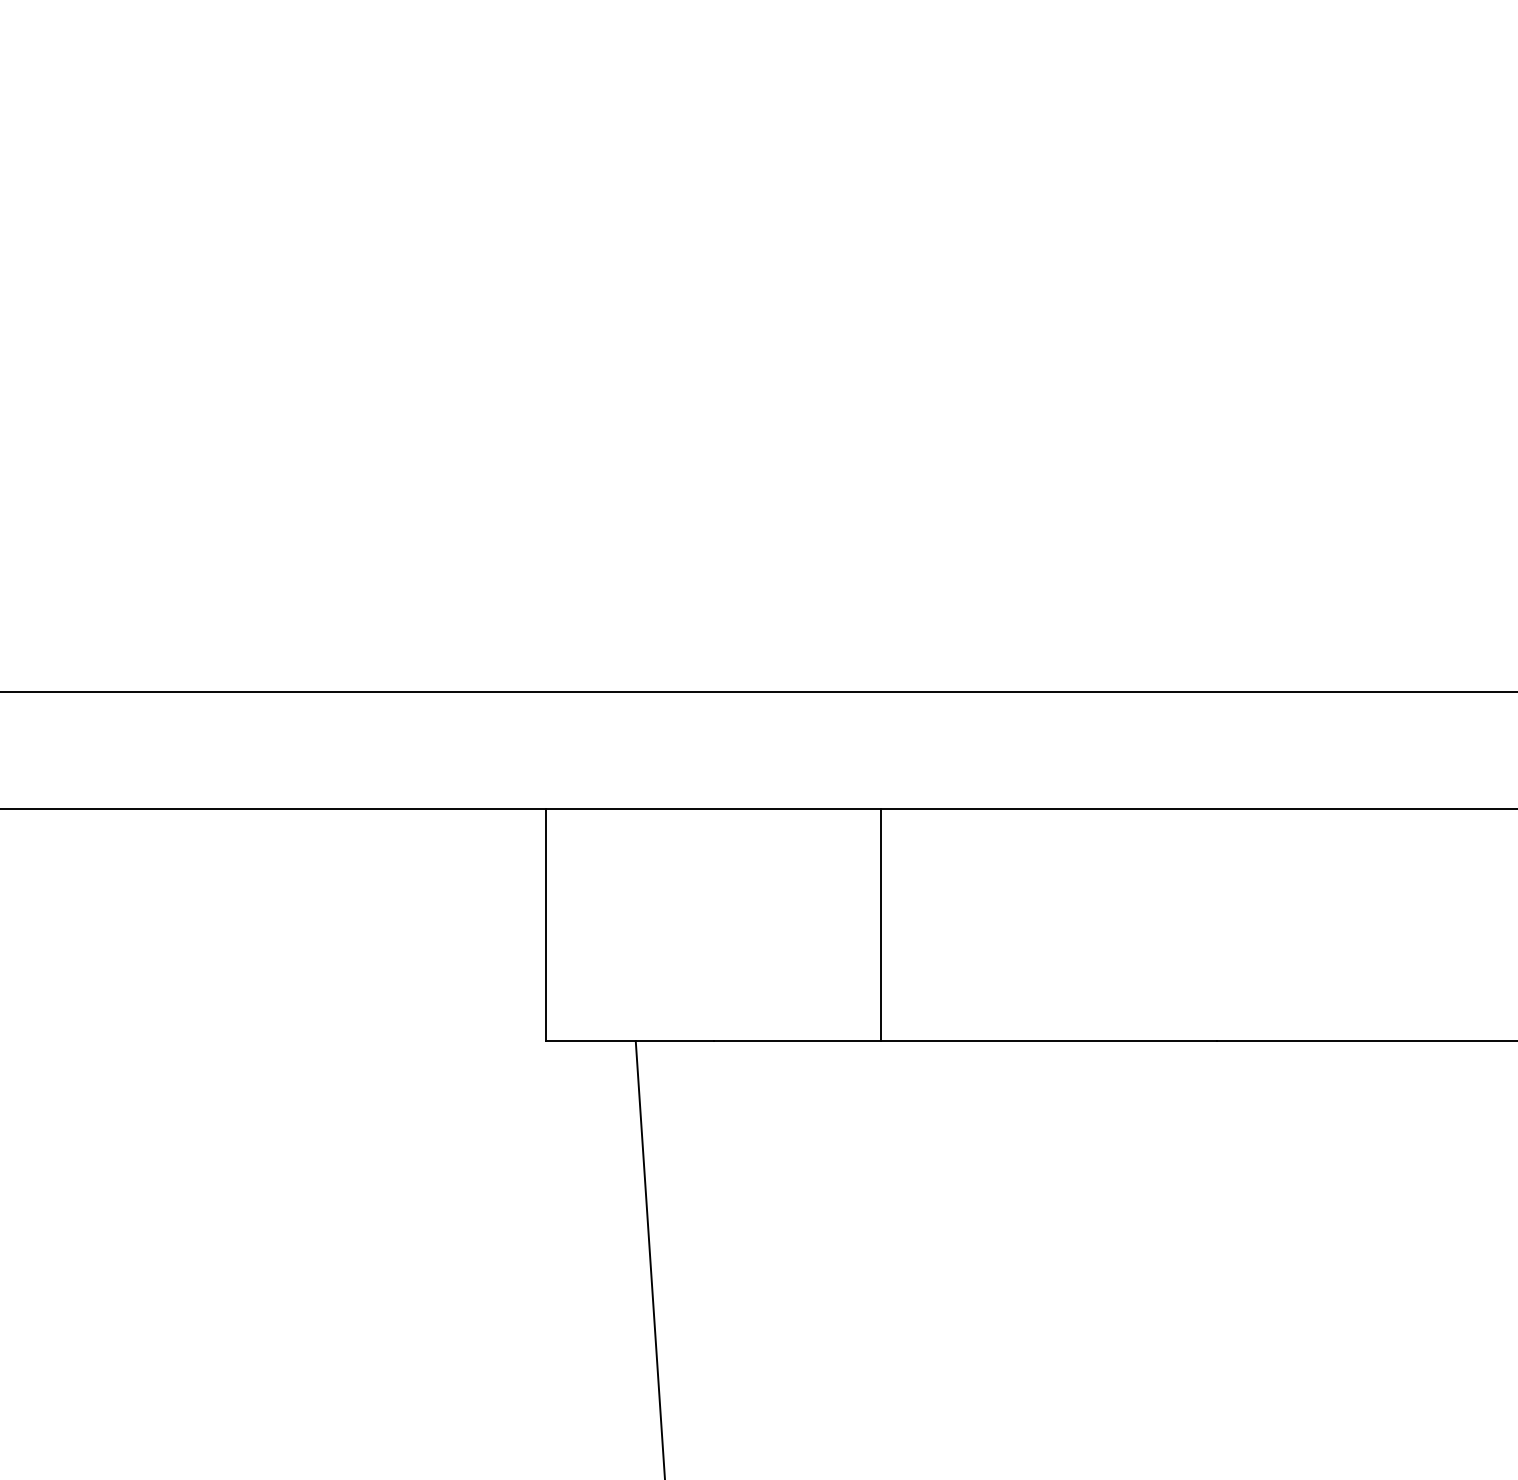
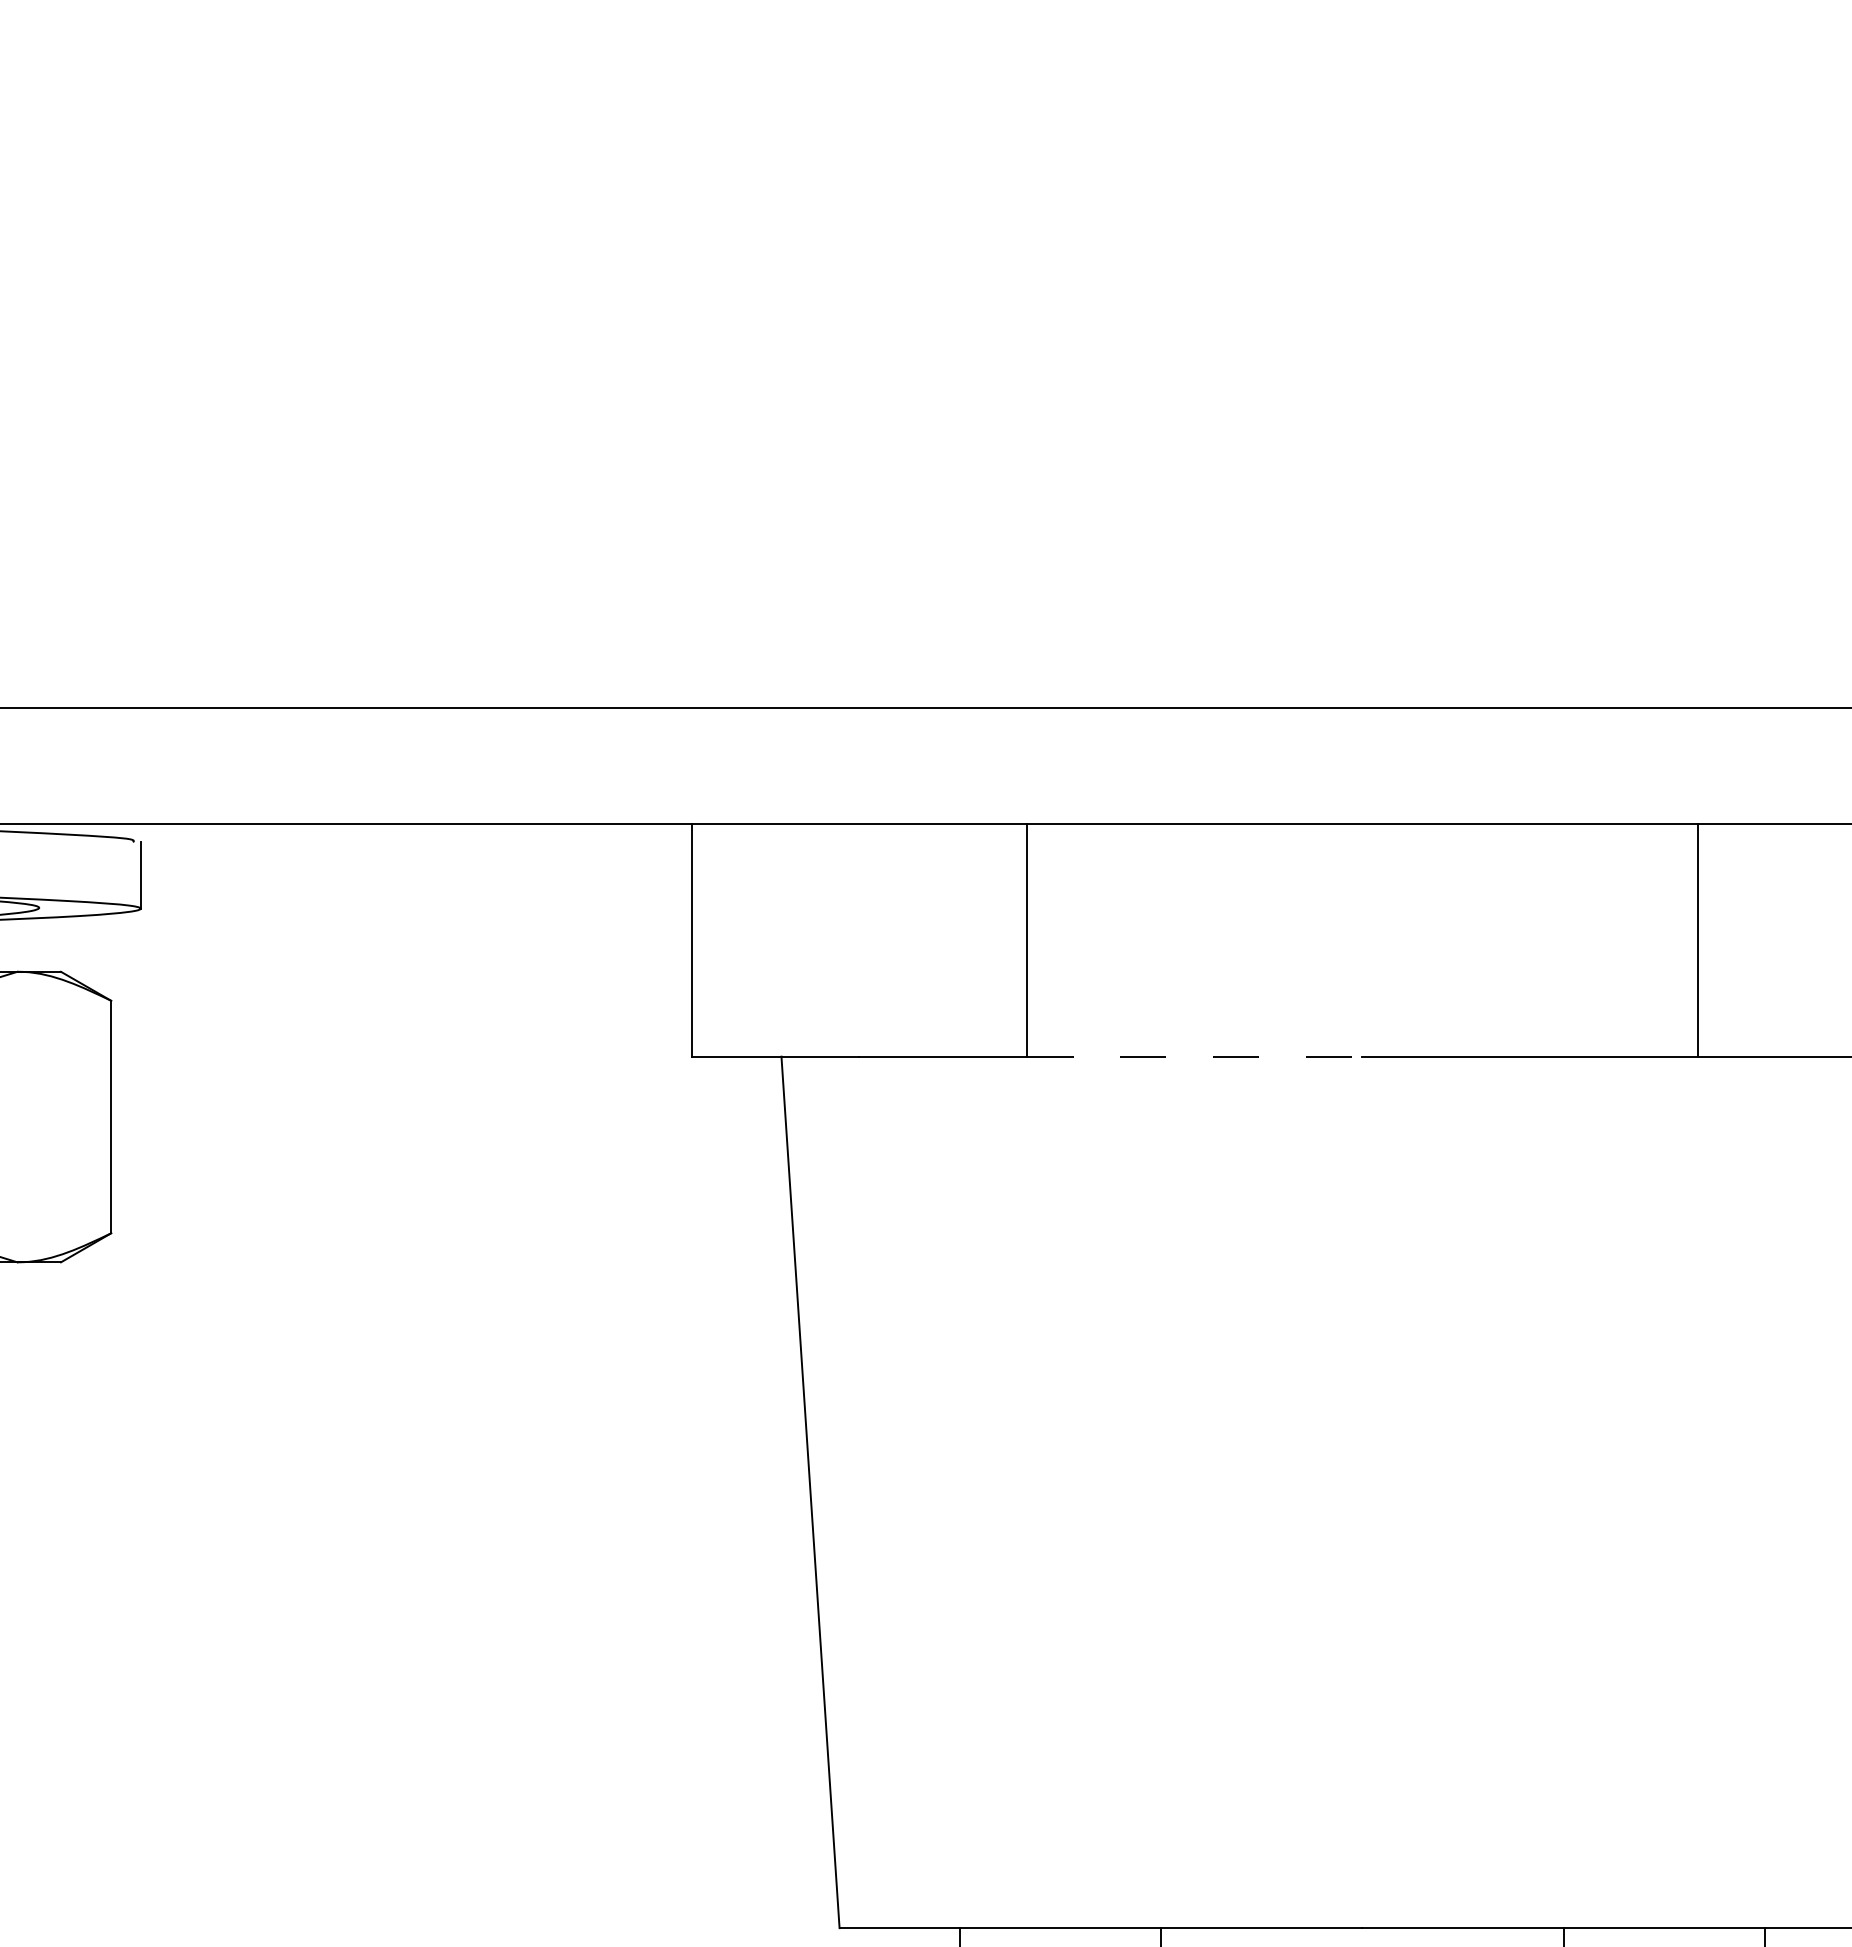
line: (1048, 1040) -> (1194, 1056), solid -> dashed

